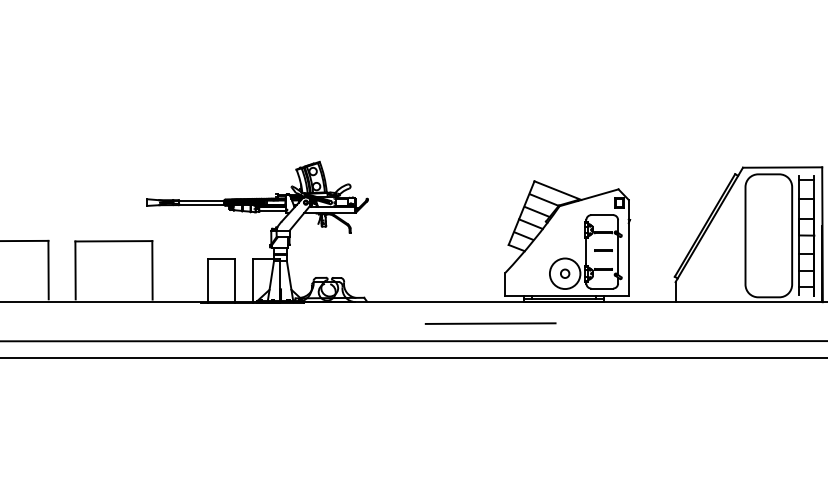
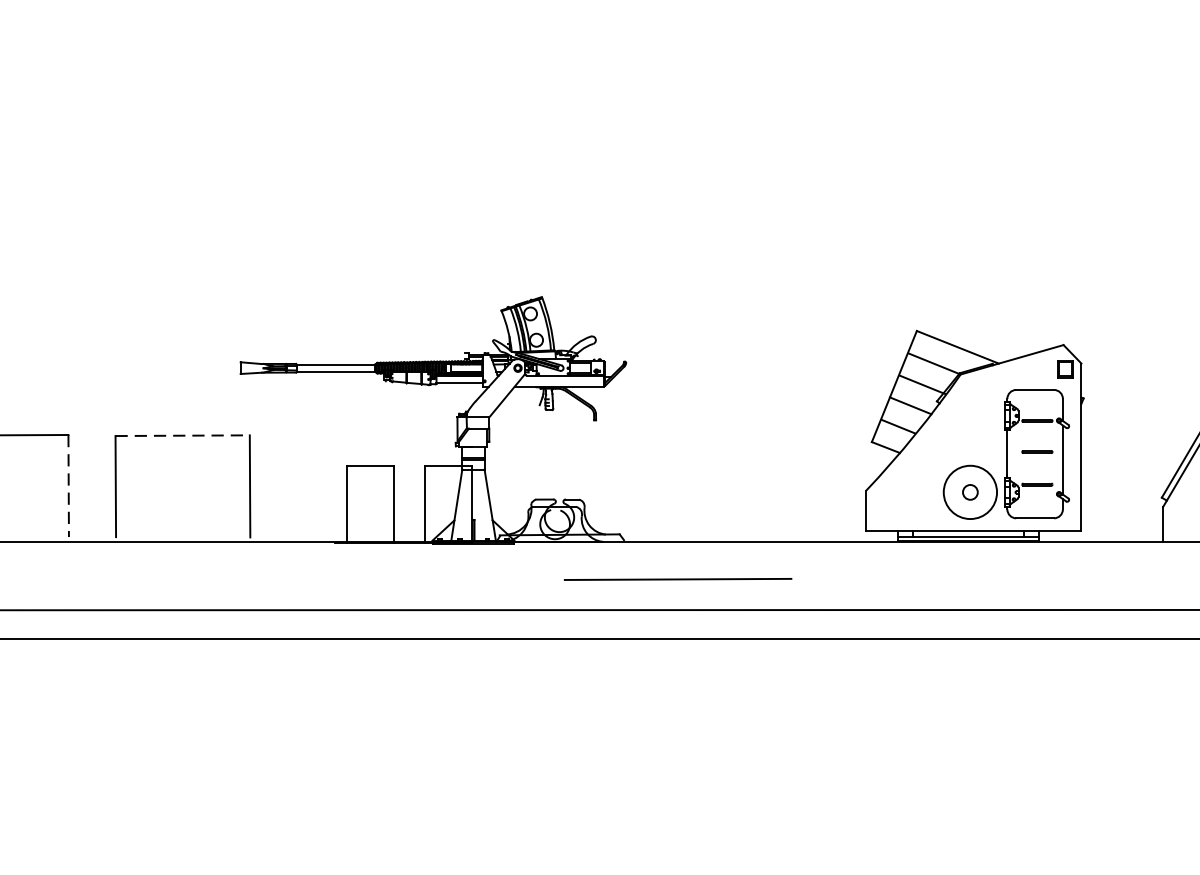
line: (114, 241) -> (183, 436), solid -> dashed
line: (48, 270) -> (68, 486), solid -> dashed
line: (490, 323) -> (677, 579), moved

